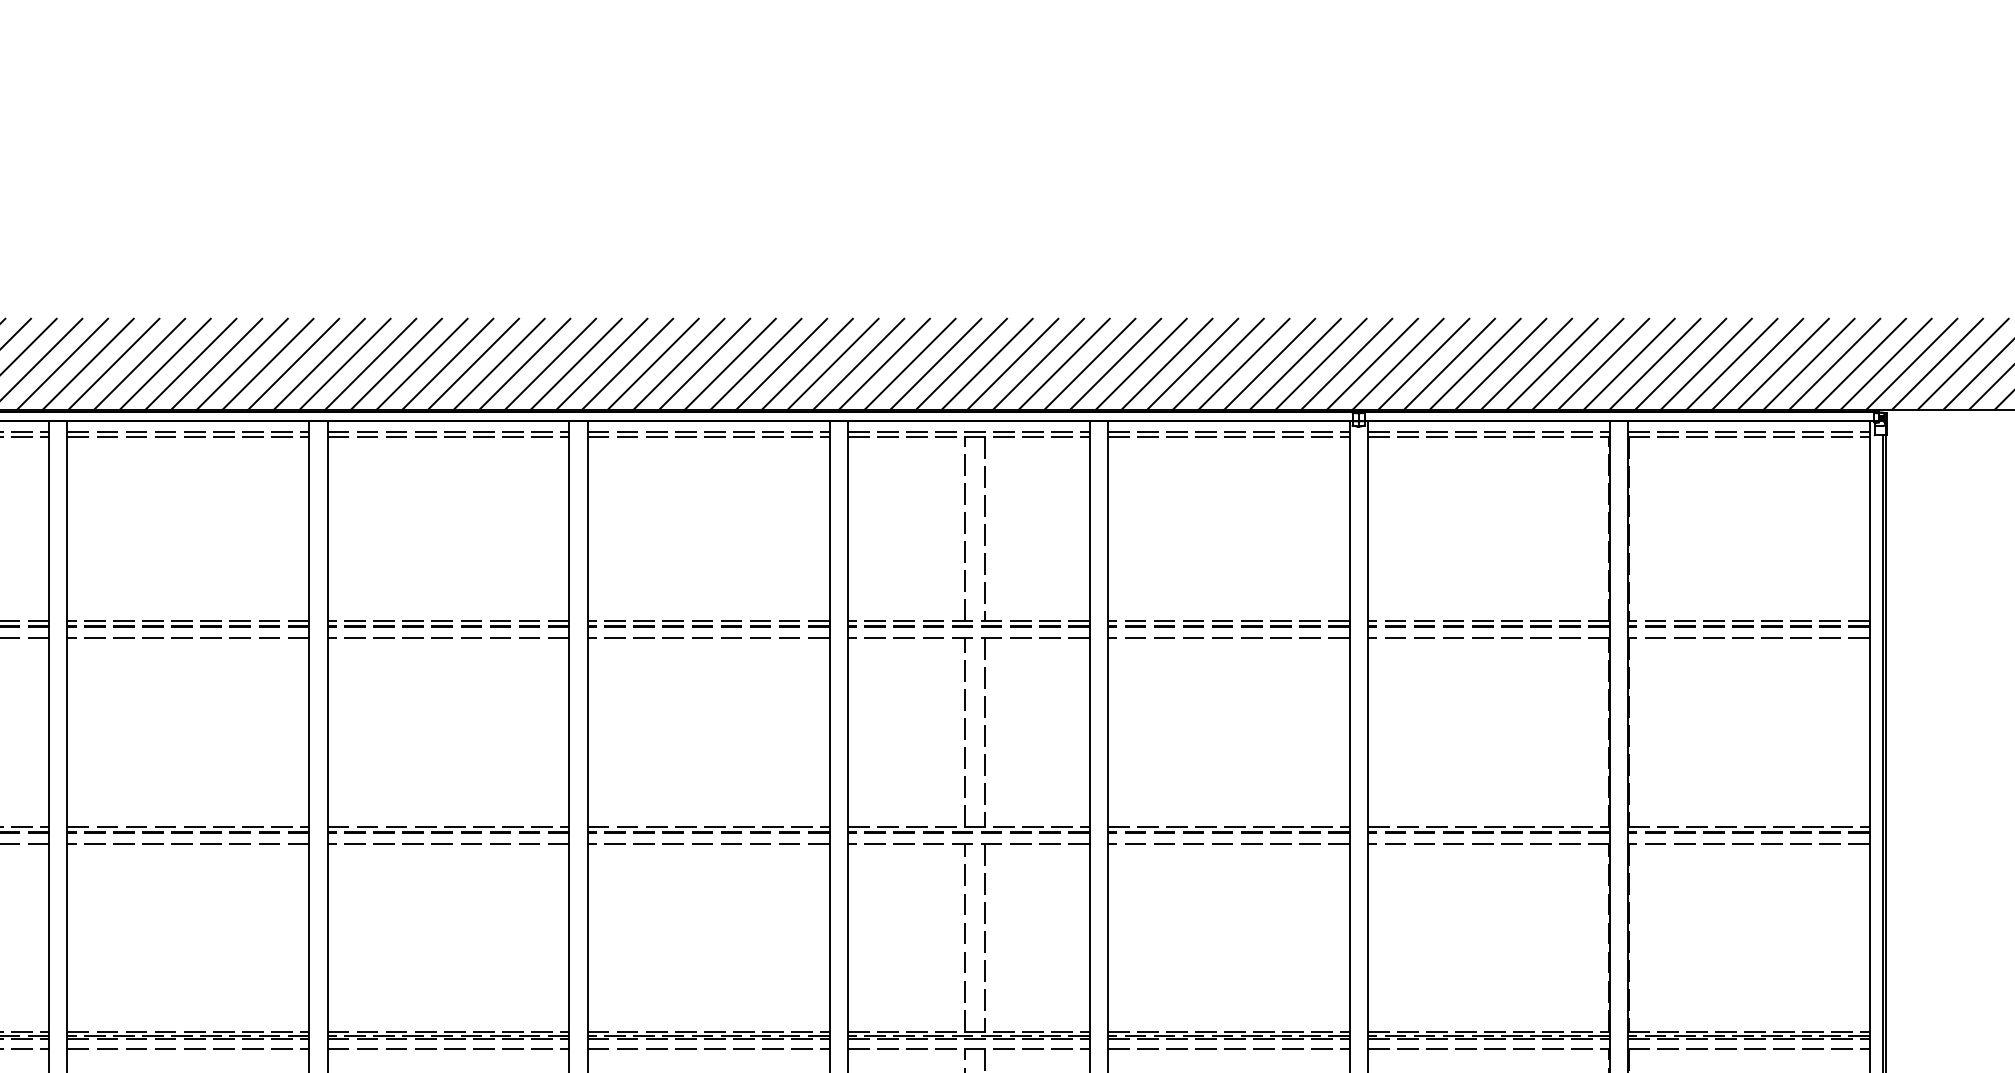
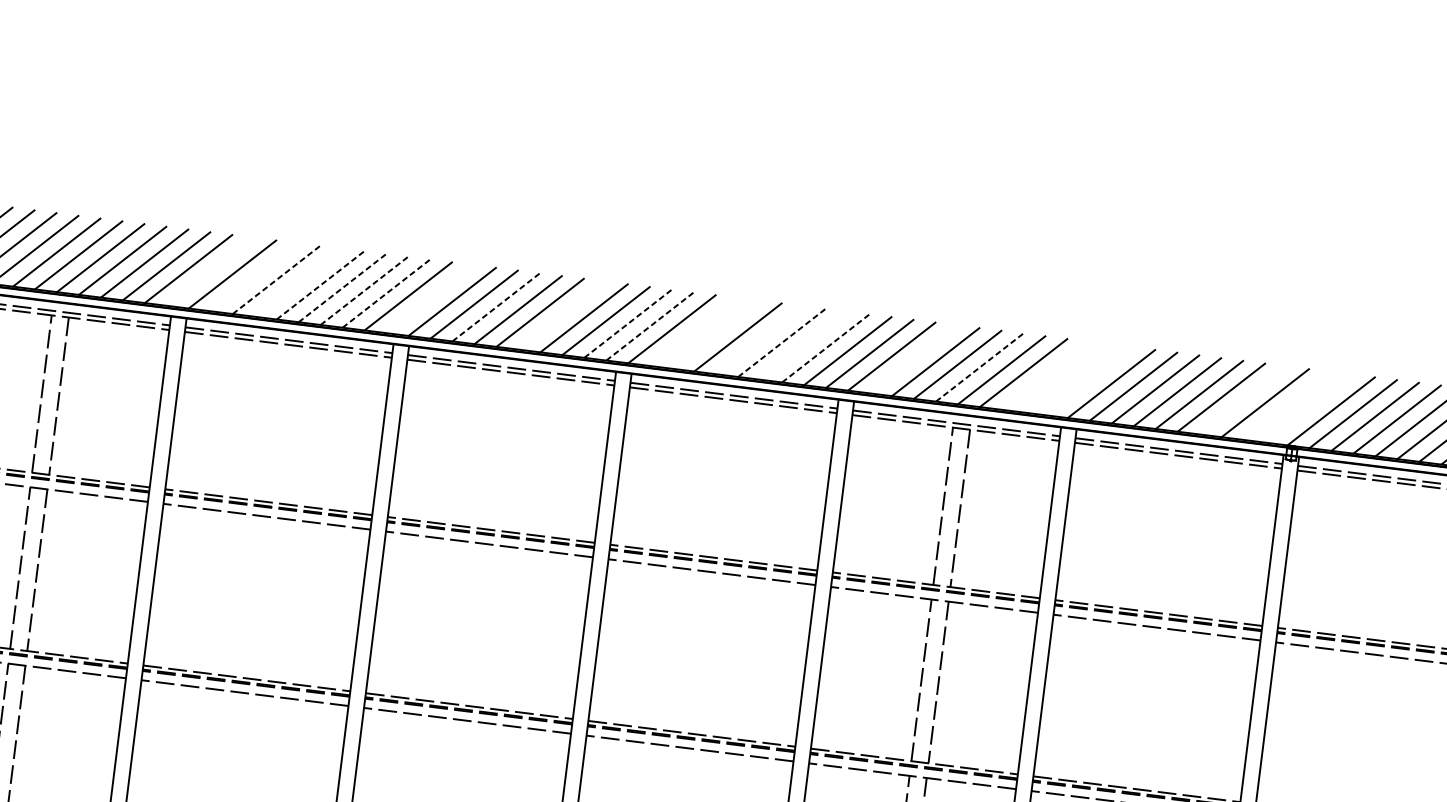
line: (87, 363) -> (209, 271), removed
line: (139, 363) -> (254, 276), removed
line: (165, 363) -> (276, 279), solid -> dashed
line: (190, 363) -> (297, 282), removed
line: (217, 363) -> (321, 284), solid -> dashed
line: (242, 363) -> (342, 287), solid -> dashed
line: (268, 363) -> (364, 290), solid -> dashed
line: (294, 363) -> (386, 293), solid -> dashed
line: (344, 363) -> (429, 298), removed
line: (422, 363) -> (496, 306), solid -> dashed
line: (498, 363) -> (561, 314), removed
line: (576, 363) -> (628, 323), solid -> dashed
line: (602, 363) -> (650, 326), solid -> dashed
line: (652, 363) -> (693, 331), removed
line: (678, 363) -> (715, 334), removed
line: (730, 363) -> (760, 339), removed
line: (756, 363) -> (782, 342), solid -> dashed
line: (781, 363) -> (803, 345), removed
line: (807, 363) -> (825, 347), solid -> dashed
line: (909, 363) -> (913, 358), removed
line: (987, 363) -> (979, 367), solid -> dashed
line: (1063, 363) -> (1044, 375), removed
line: (1089, 363) -> (1067, 377), removed
line: (1115, 363) -> (1089, 380), removed
line: (1295, 363) -> (1243, 399), removed
line: (1346, 363) -> (1287, 405), removed
line: (1372, 363) -> (1309, 408), removed

